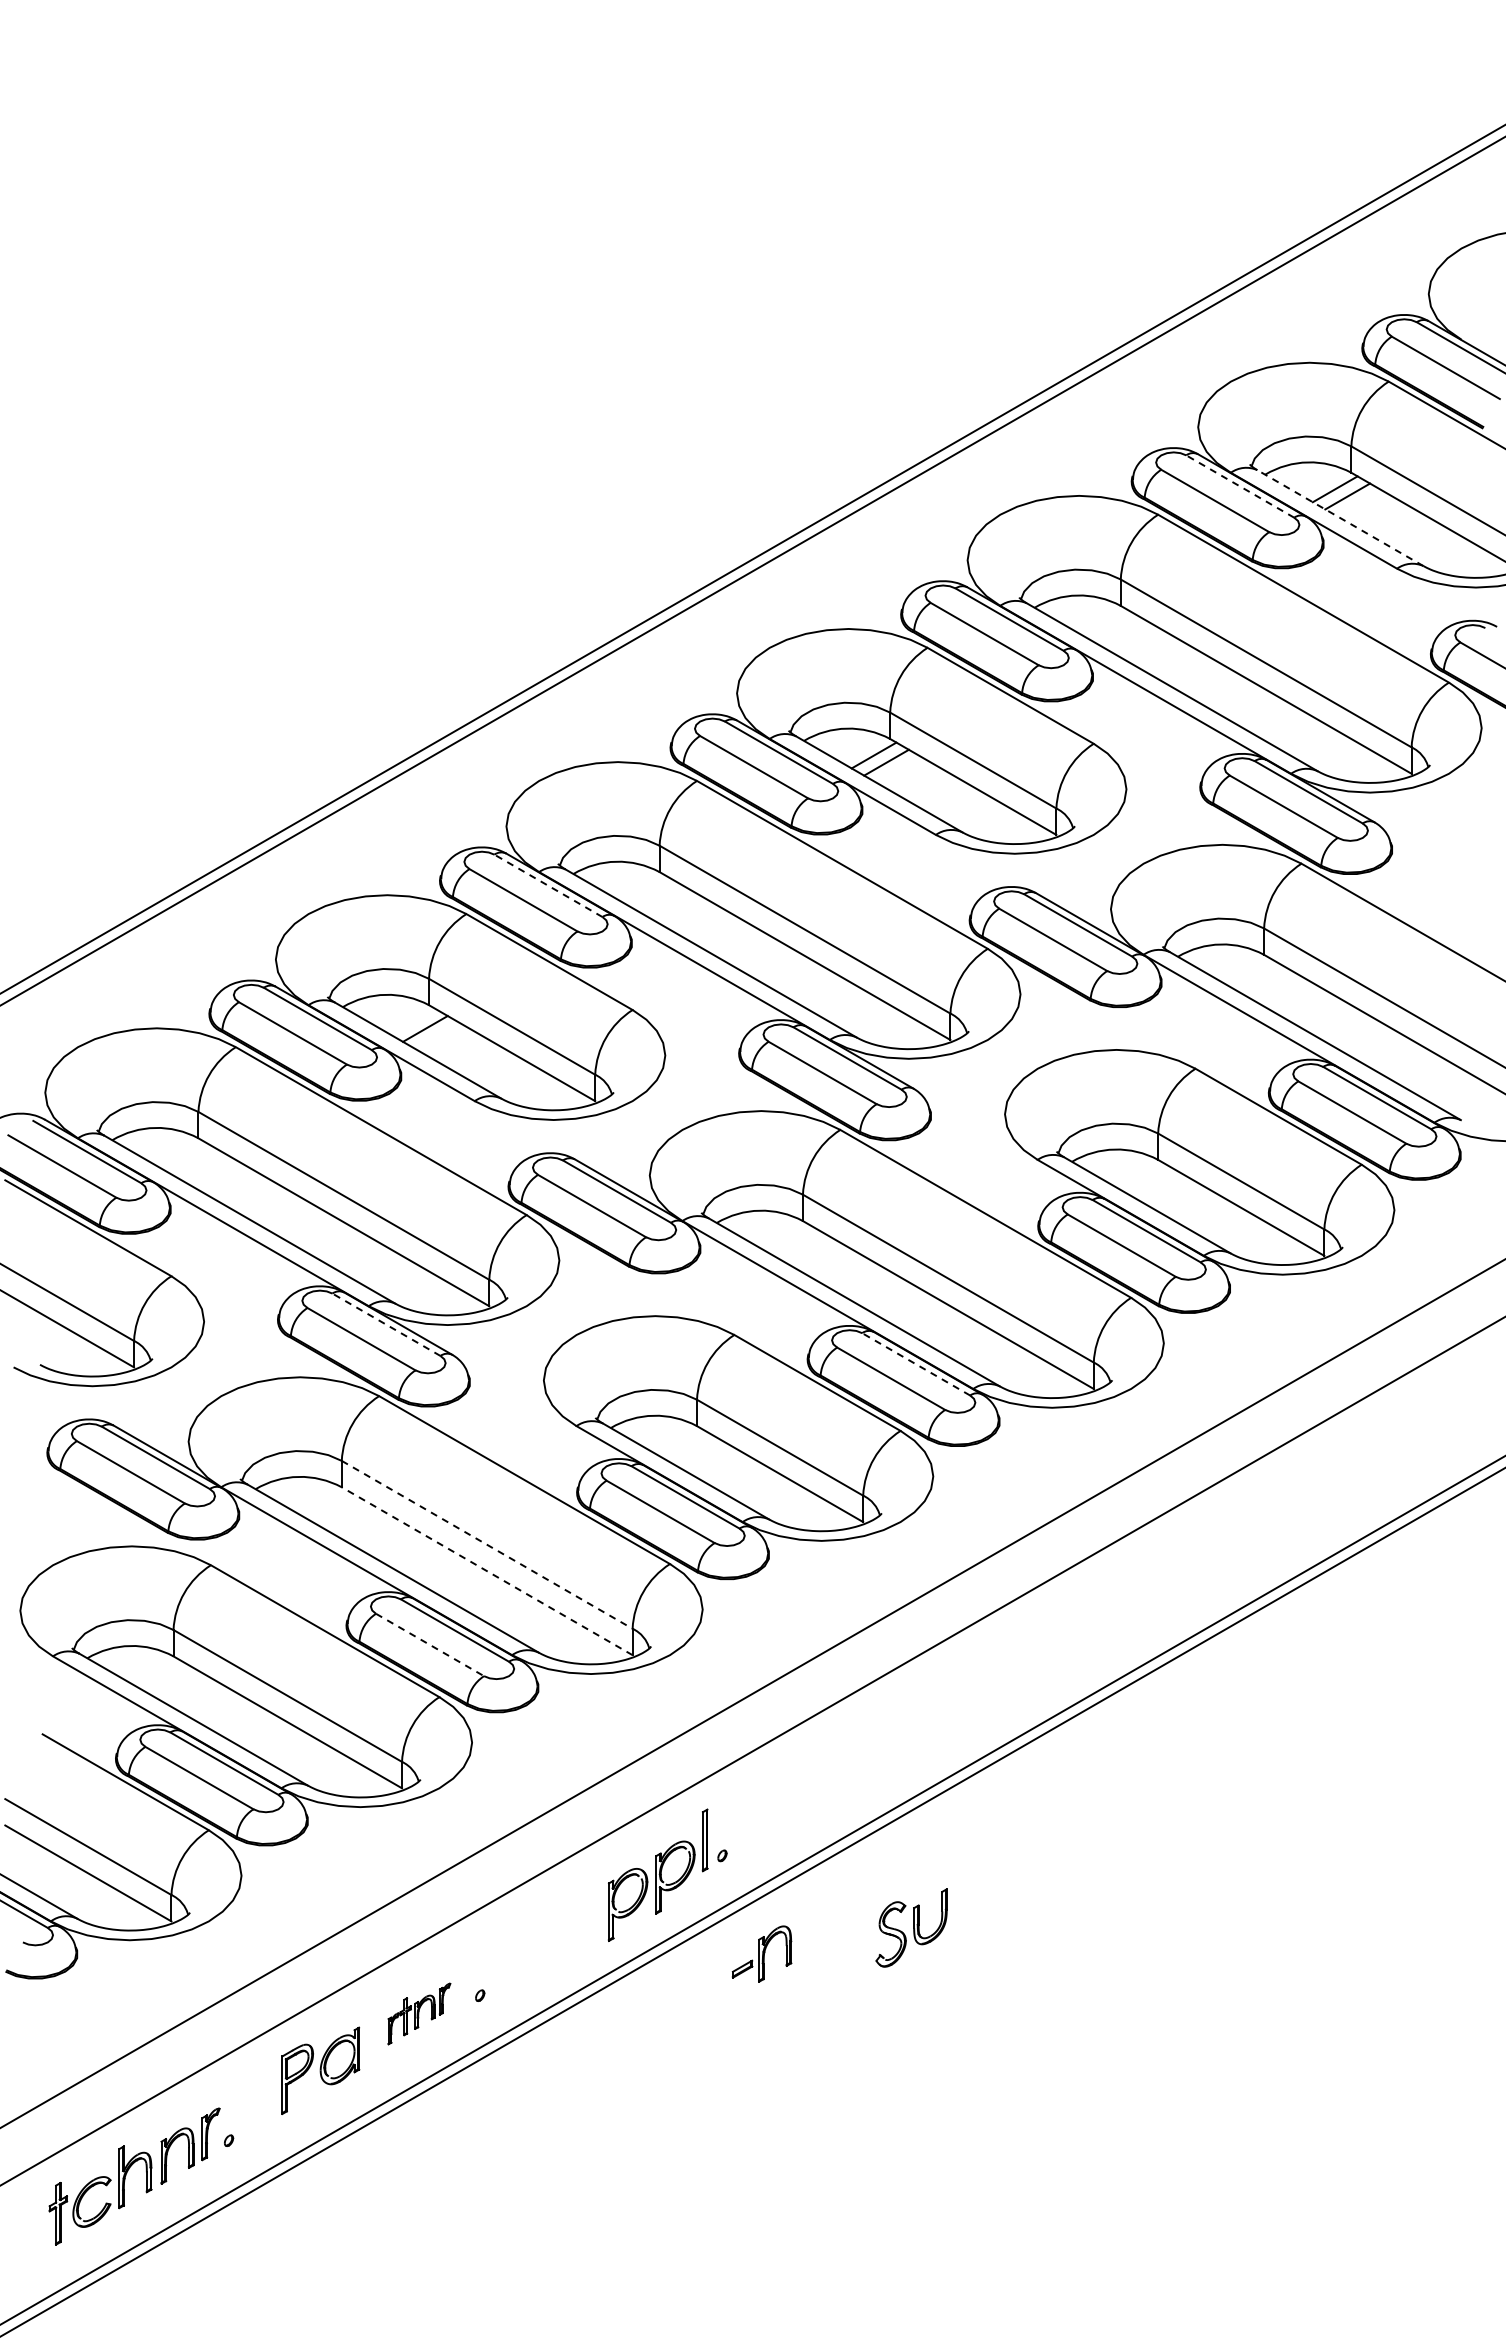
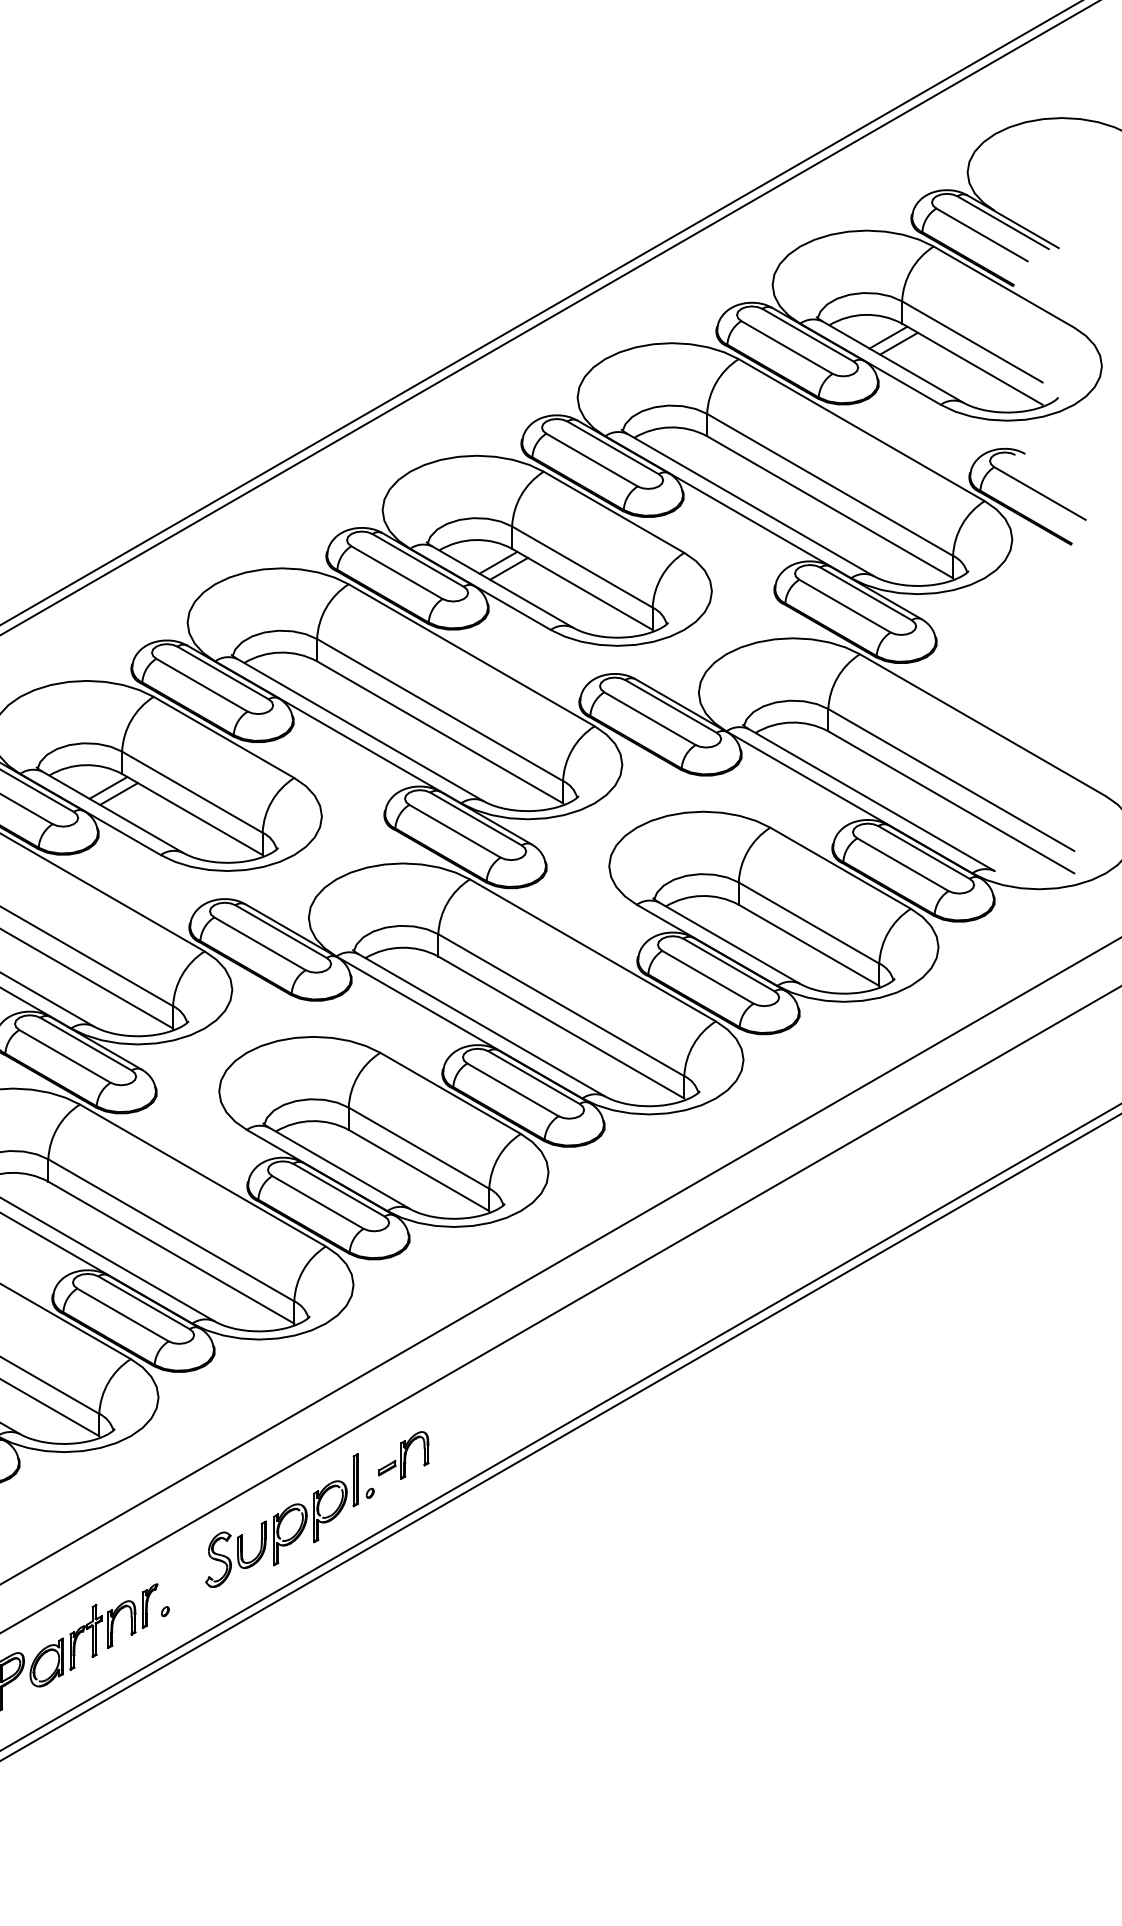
line: (1239, 486) -> (807, 335), dashed -> solid
line: (1340, 518) -> (892, 362), dashed -> solid
line: (548, 885) -> (223, 672), dashed -> solid
line: (412, 1021) -> (108, 787), added
line: (386, 1324) -> (86, 1043), dashed -> solid
line: (915, 1364) -> (533, 1077), dashed -> solid
line: (487, 1544) -> (171, 1230), dashed -> solid
line: (487, 1571) -> (171, 1252), dashed -> solid
line: (430, 1645) -> (123, 1315), dashed -> solid
part: (911, 1927) -> (235, 1553), moved
part: (761, 1953) -> (403, 1454), moved
part: (419, 2013) -> (114, 1626), size x1.67

